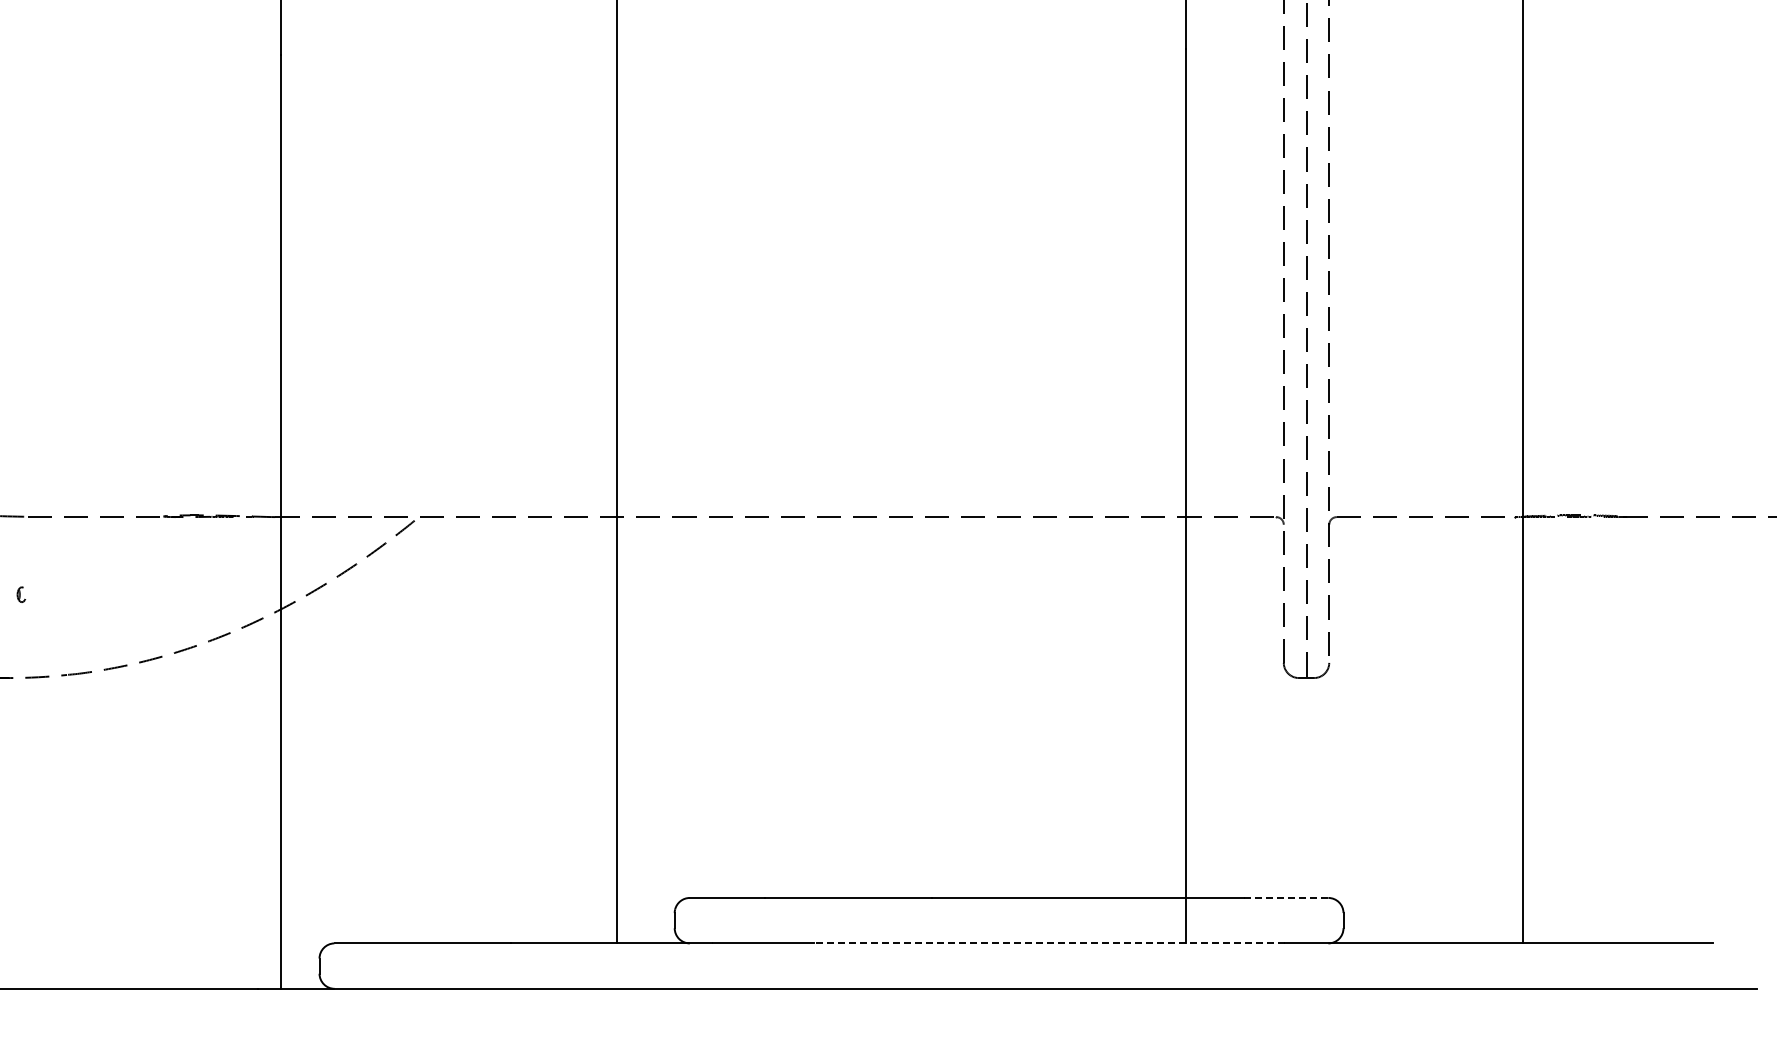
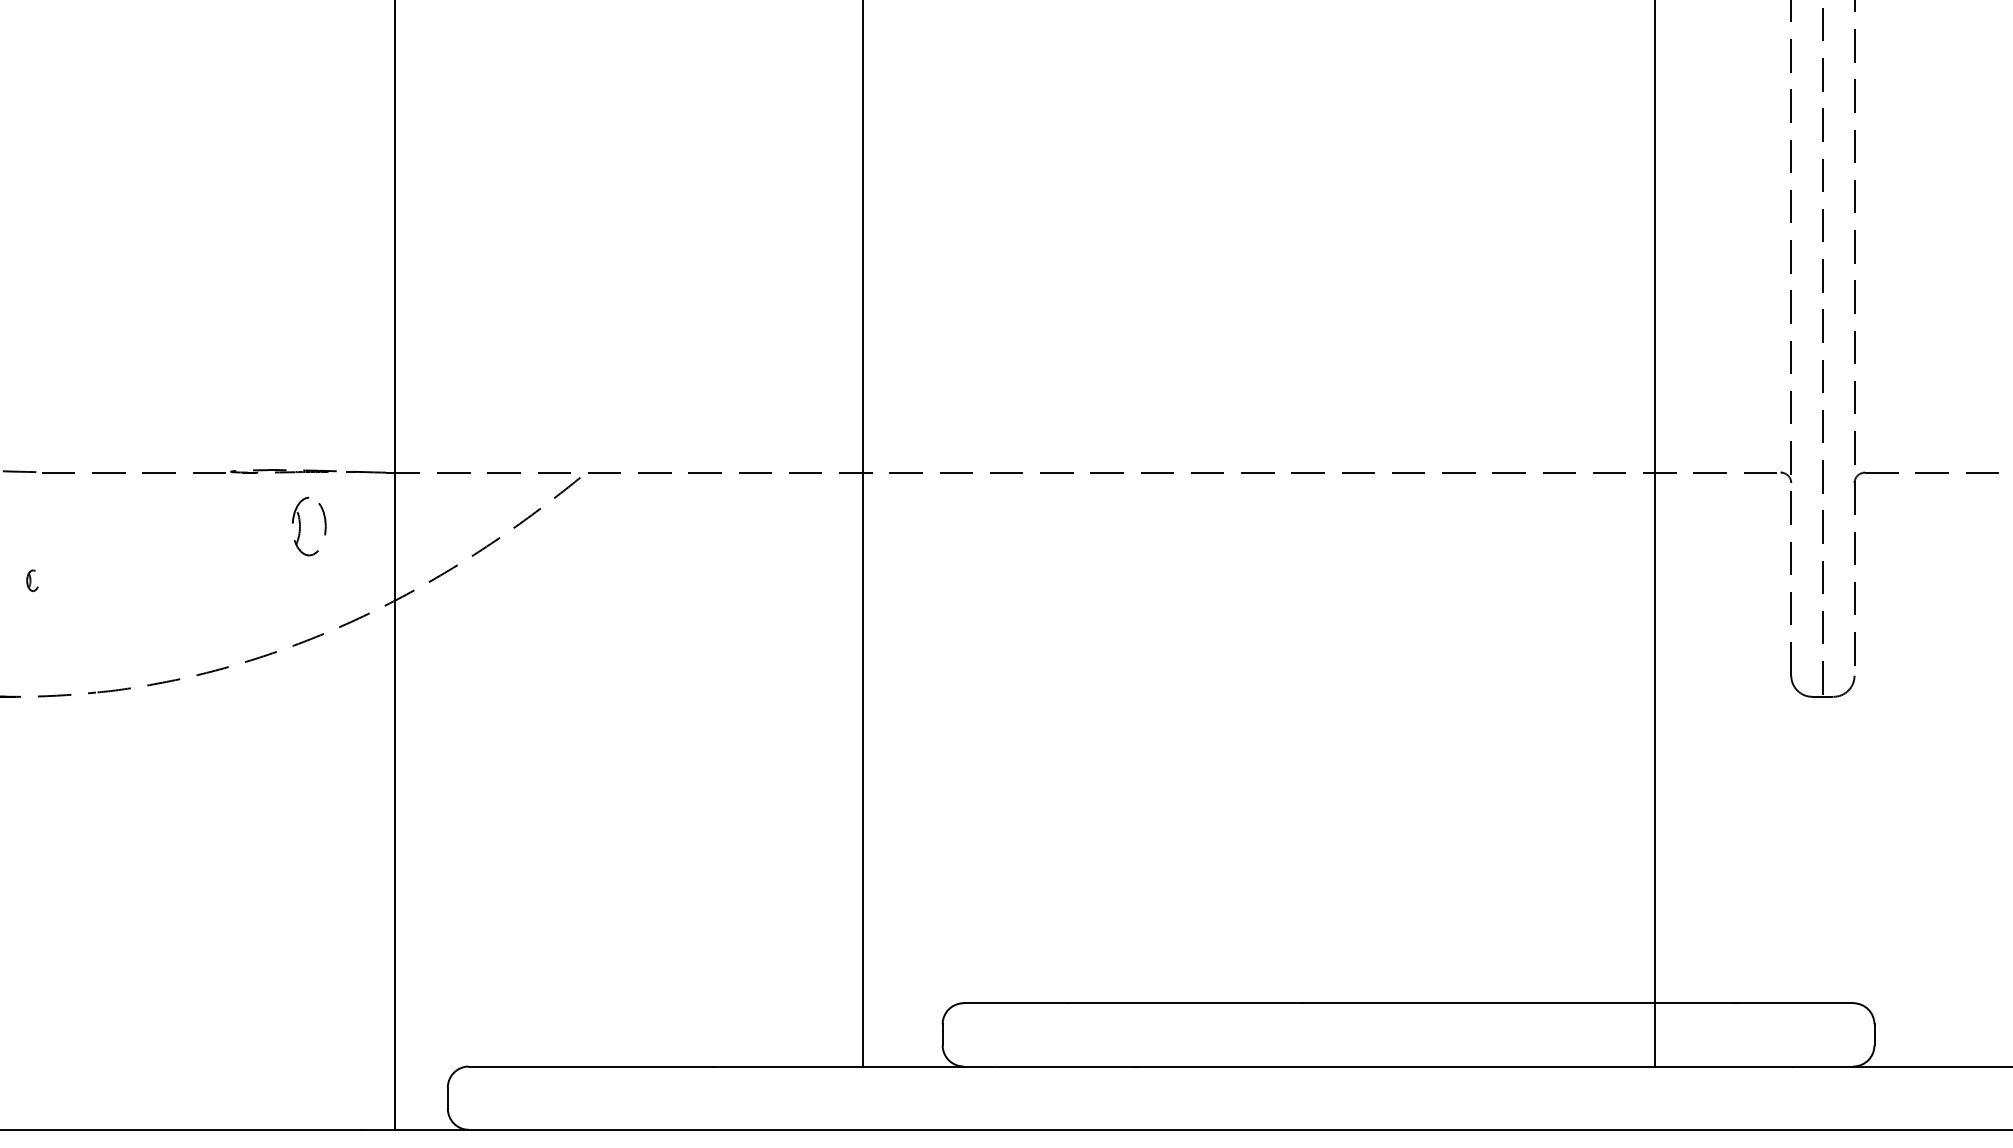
part: (219, 555) -> (308, 526), added
line: (1285, 897) -> (1793, 1002), dashed -> solid
line: (1049, 943) -> (1464, 1066), dashed -> solid

